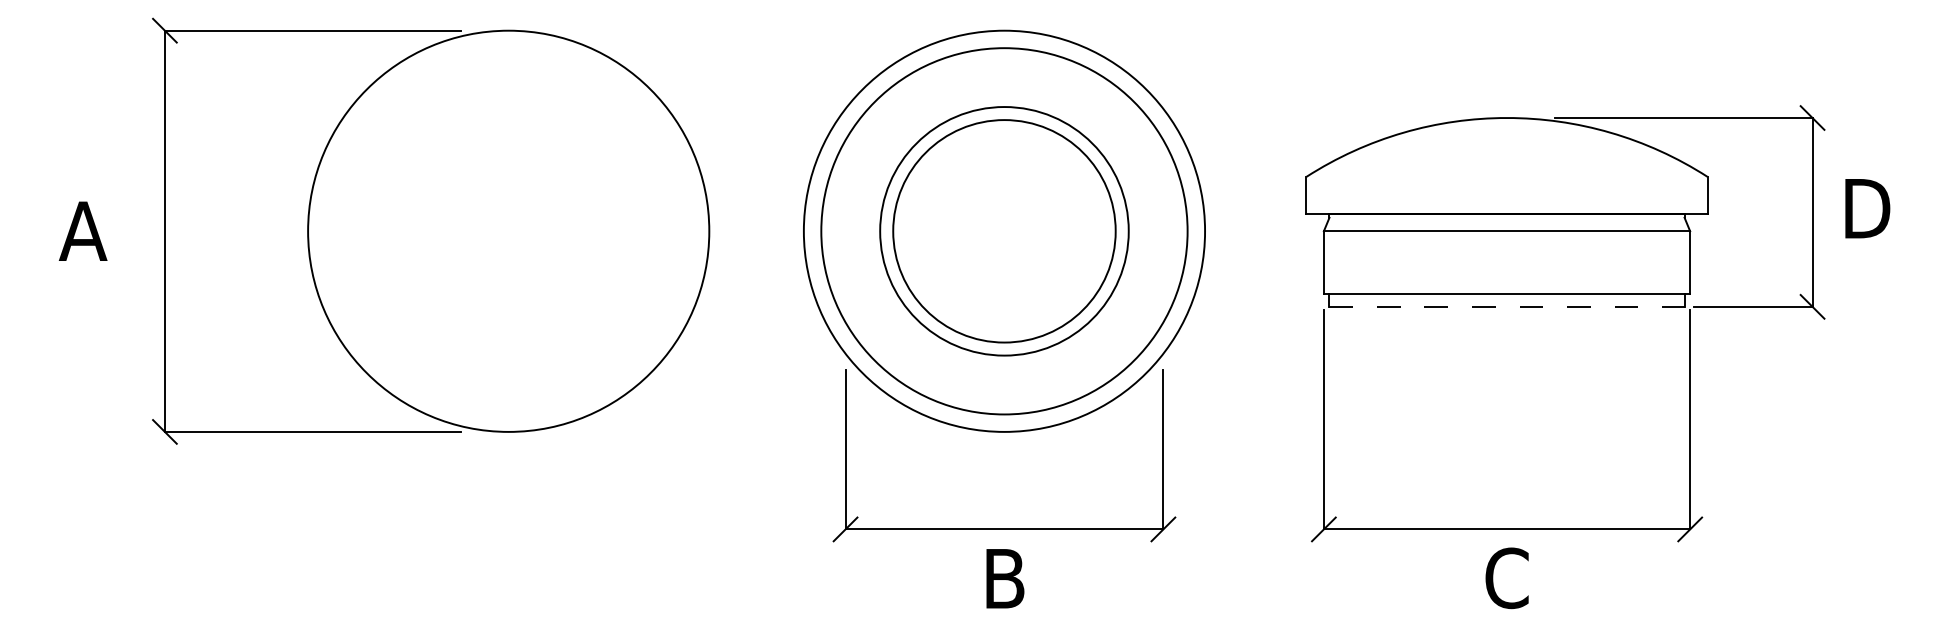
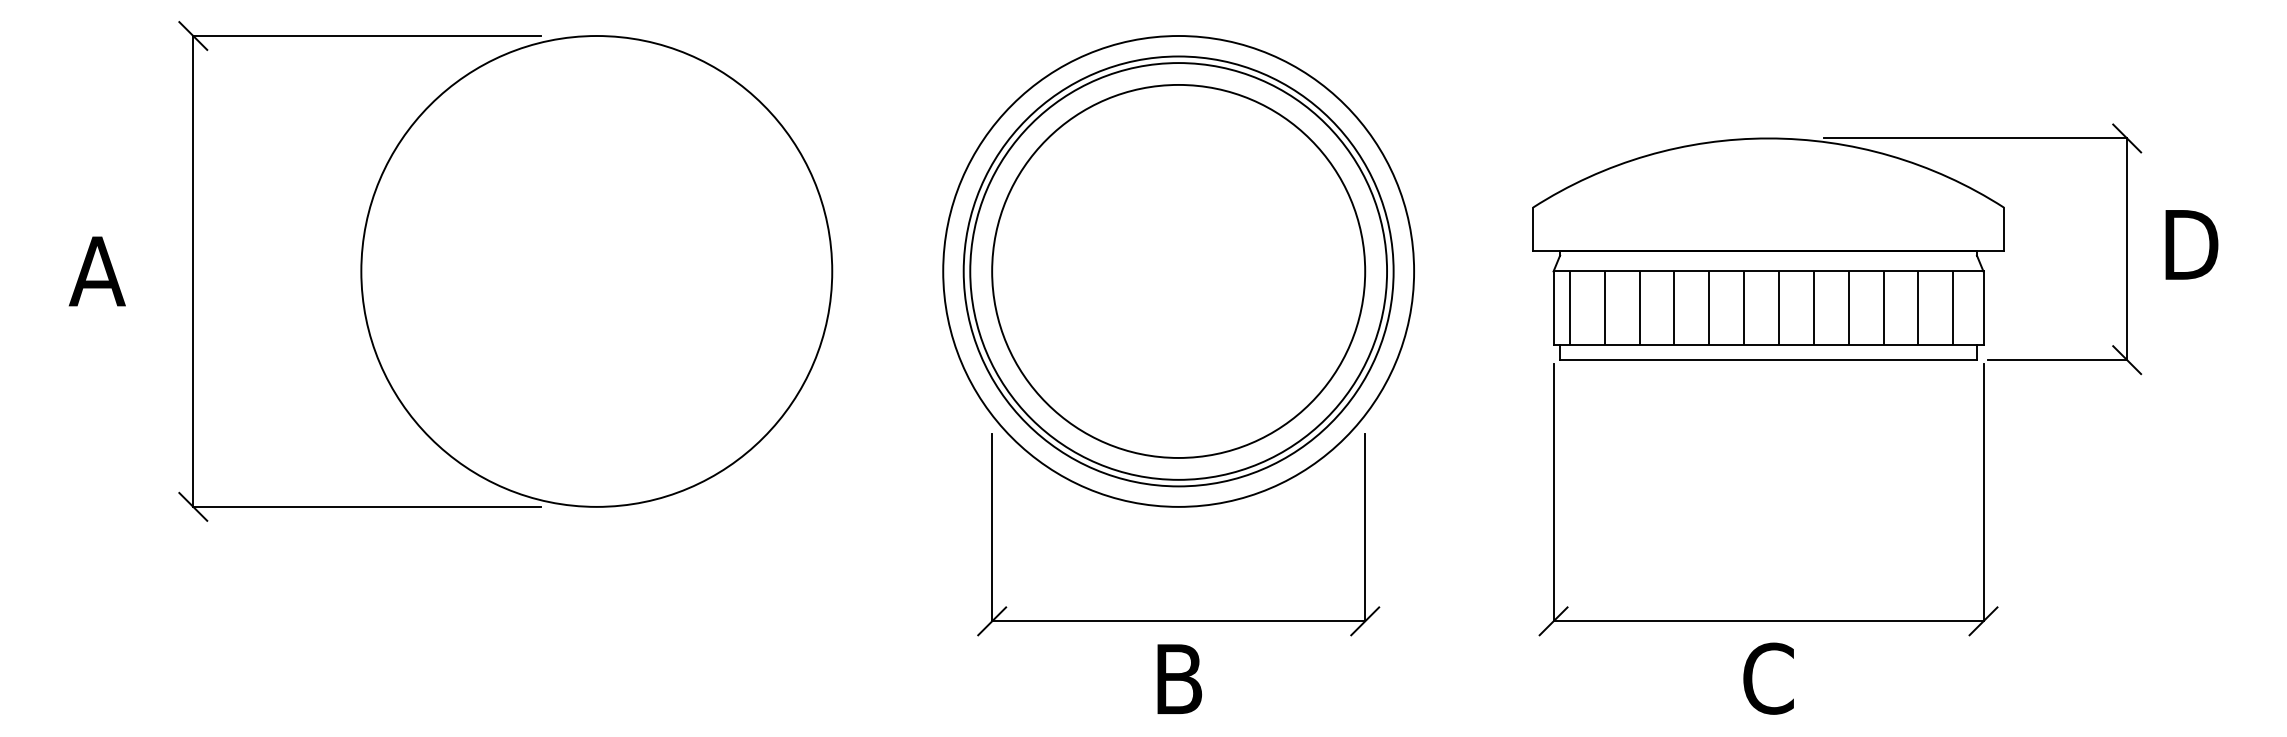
circle: (1004, 230) -> (1178, 270), size x1.43
circle: (1004, 231) -> (1178, 271), size x1.43
hatch: (1501, 262) -> (1761, 308), added
line: (1507, 307) -> (1769, 360), dashed -> solid

